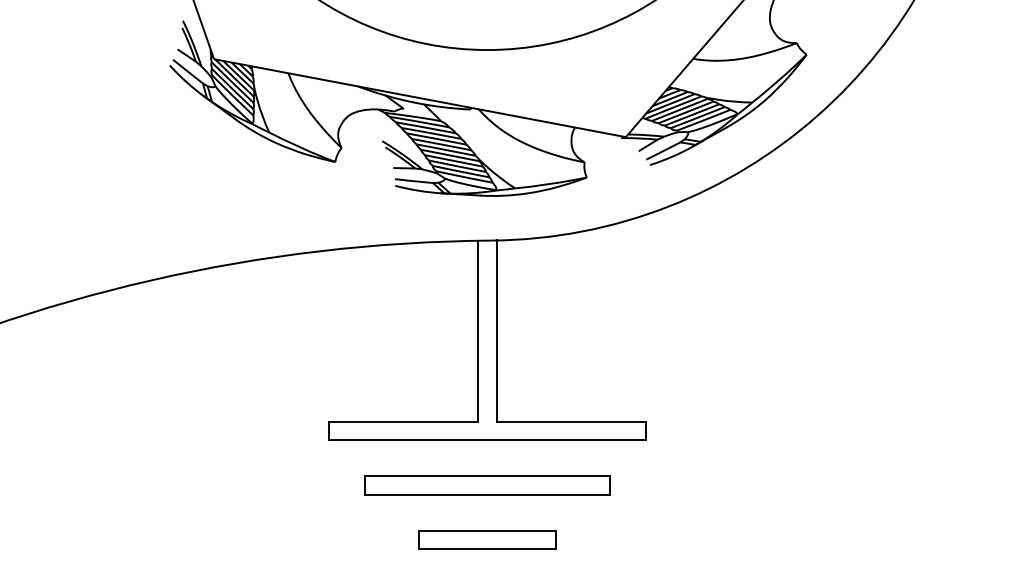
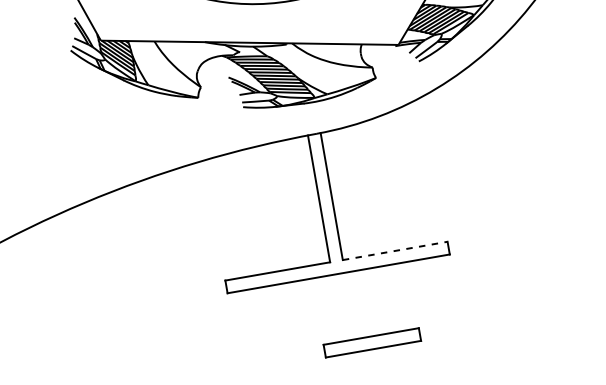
line: (571, 422) -> (395, 251), solid -> dashed
part: (487, 485) -> (344, 305), removed
part: (487, 539) -> (372, 342), moved

